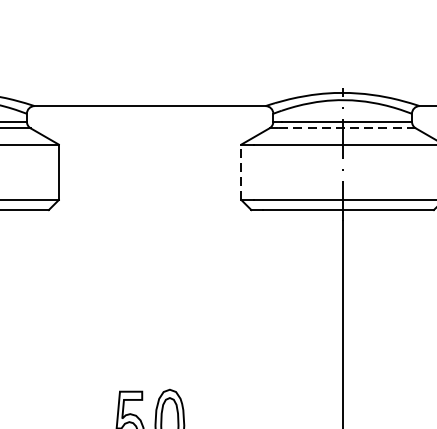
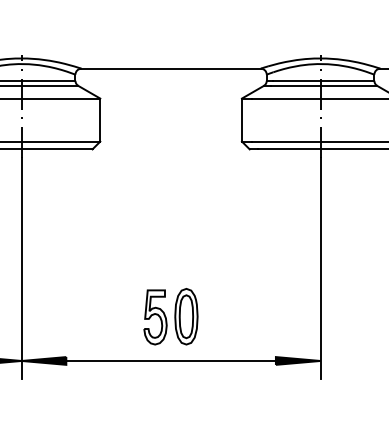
line: (346, 127) -> (323, 85), dashed -> solid
line: (240, 172) -> (241, 120), dashed -> solid

